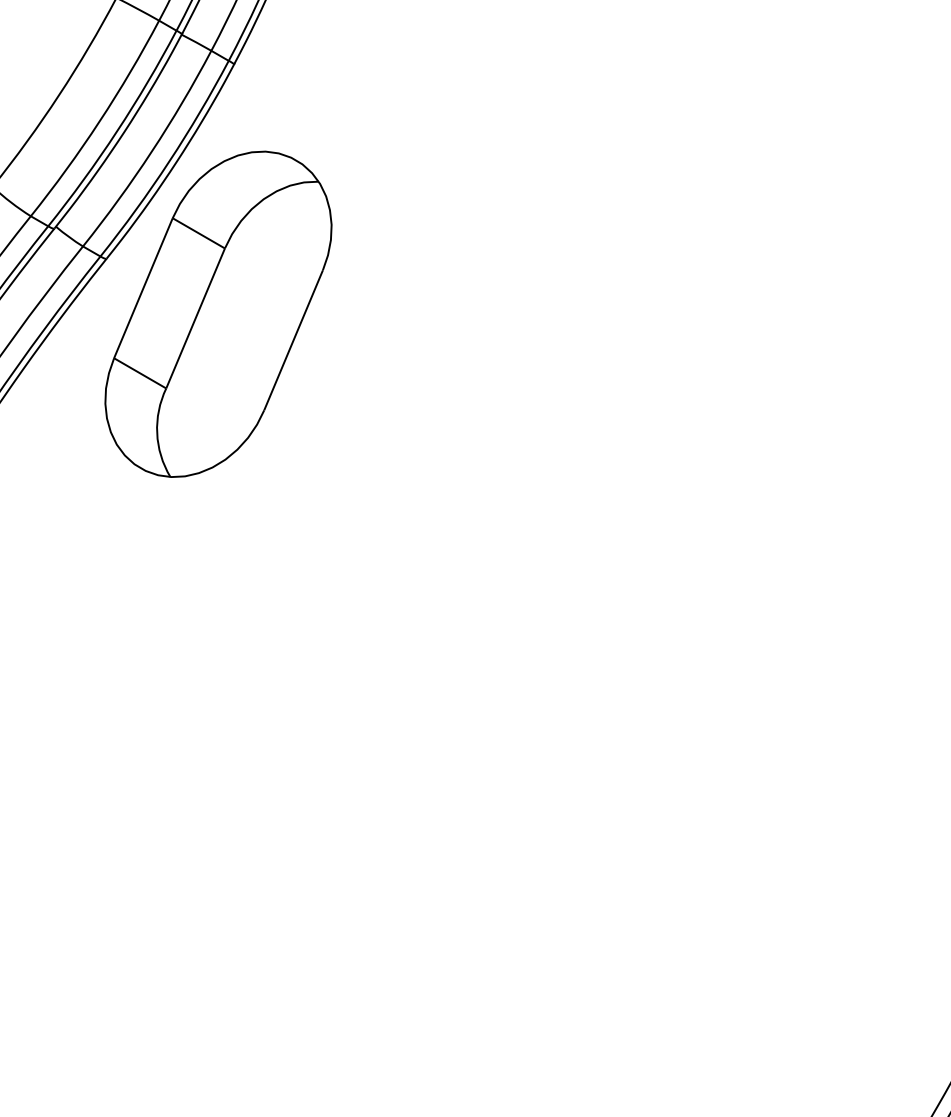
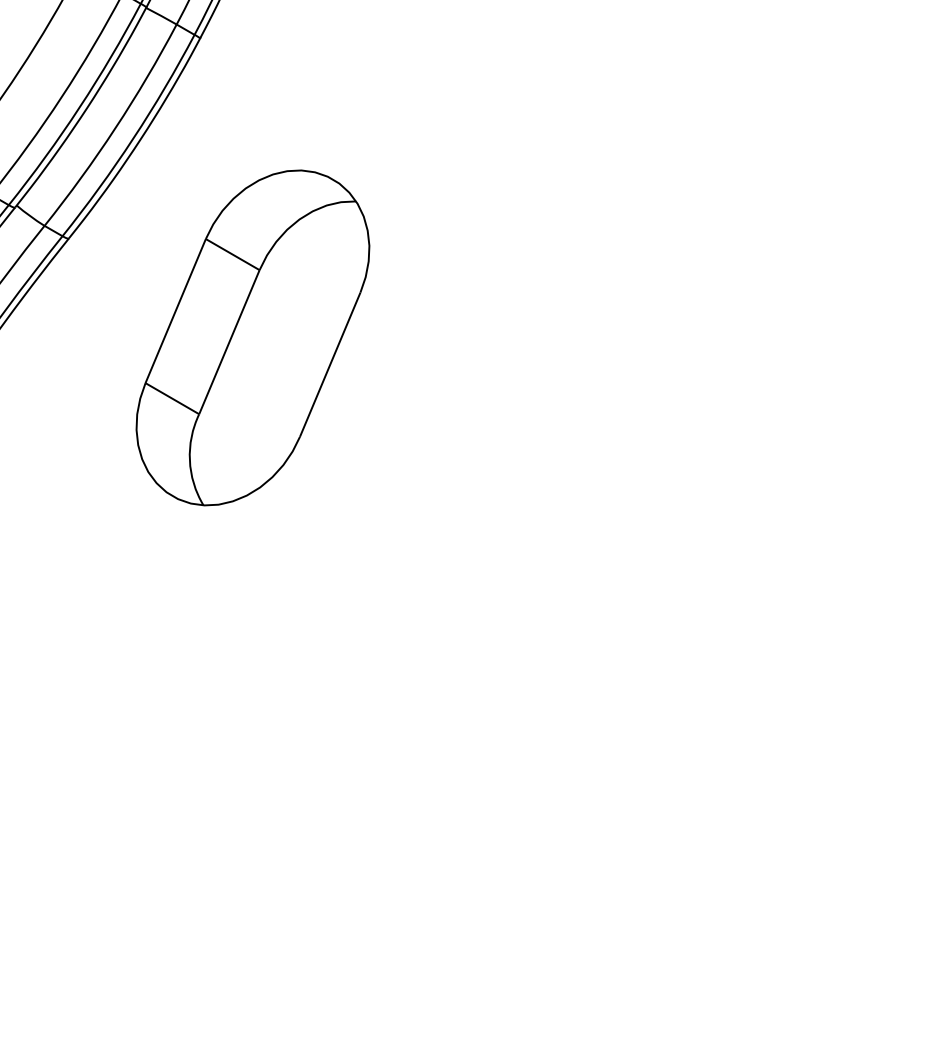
part: (218, 313) -> (252, 337), moved

